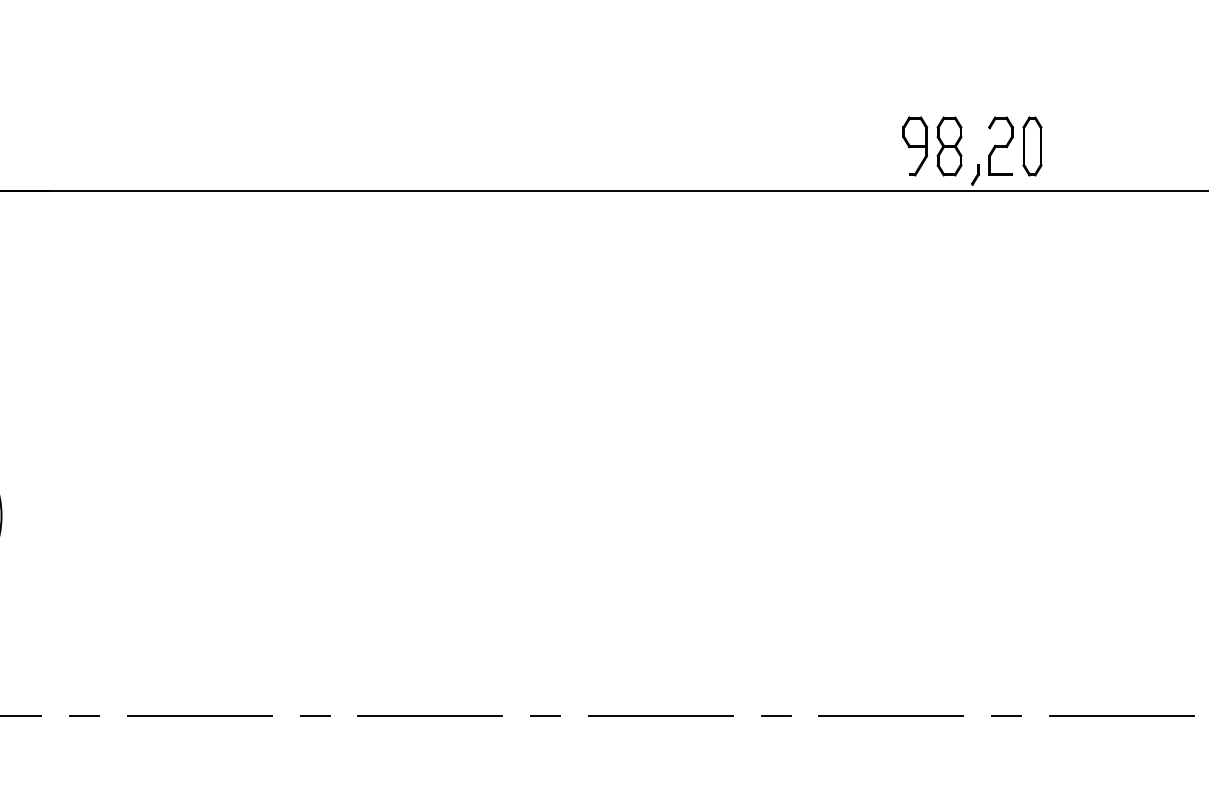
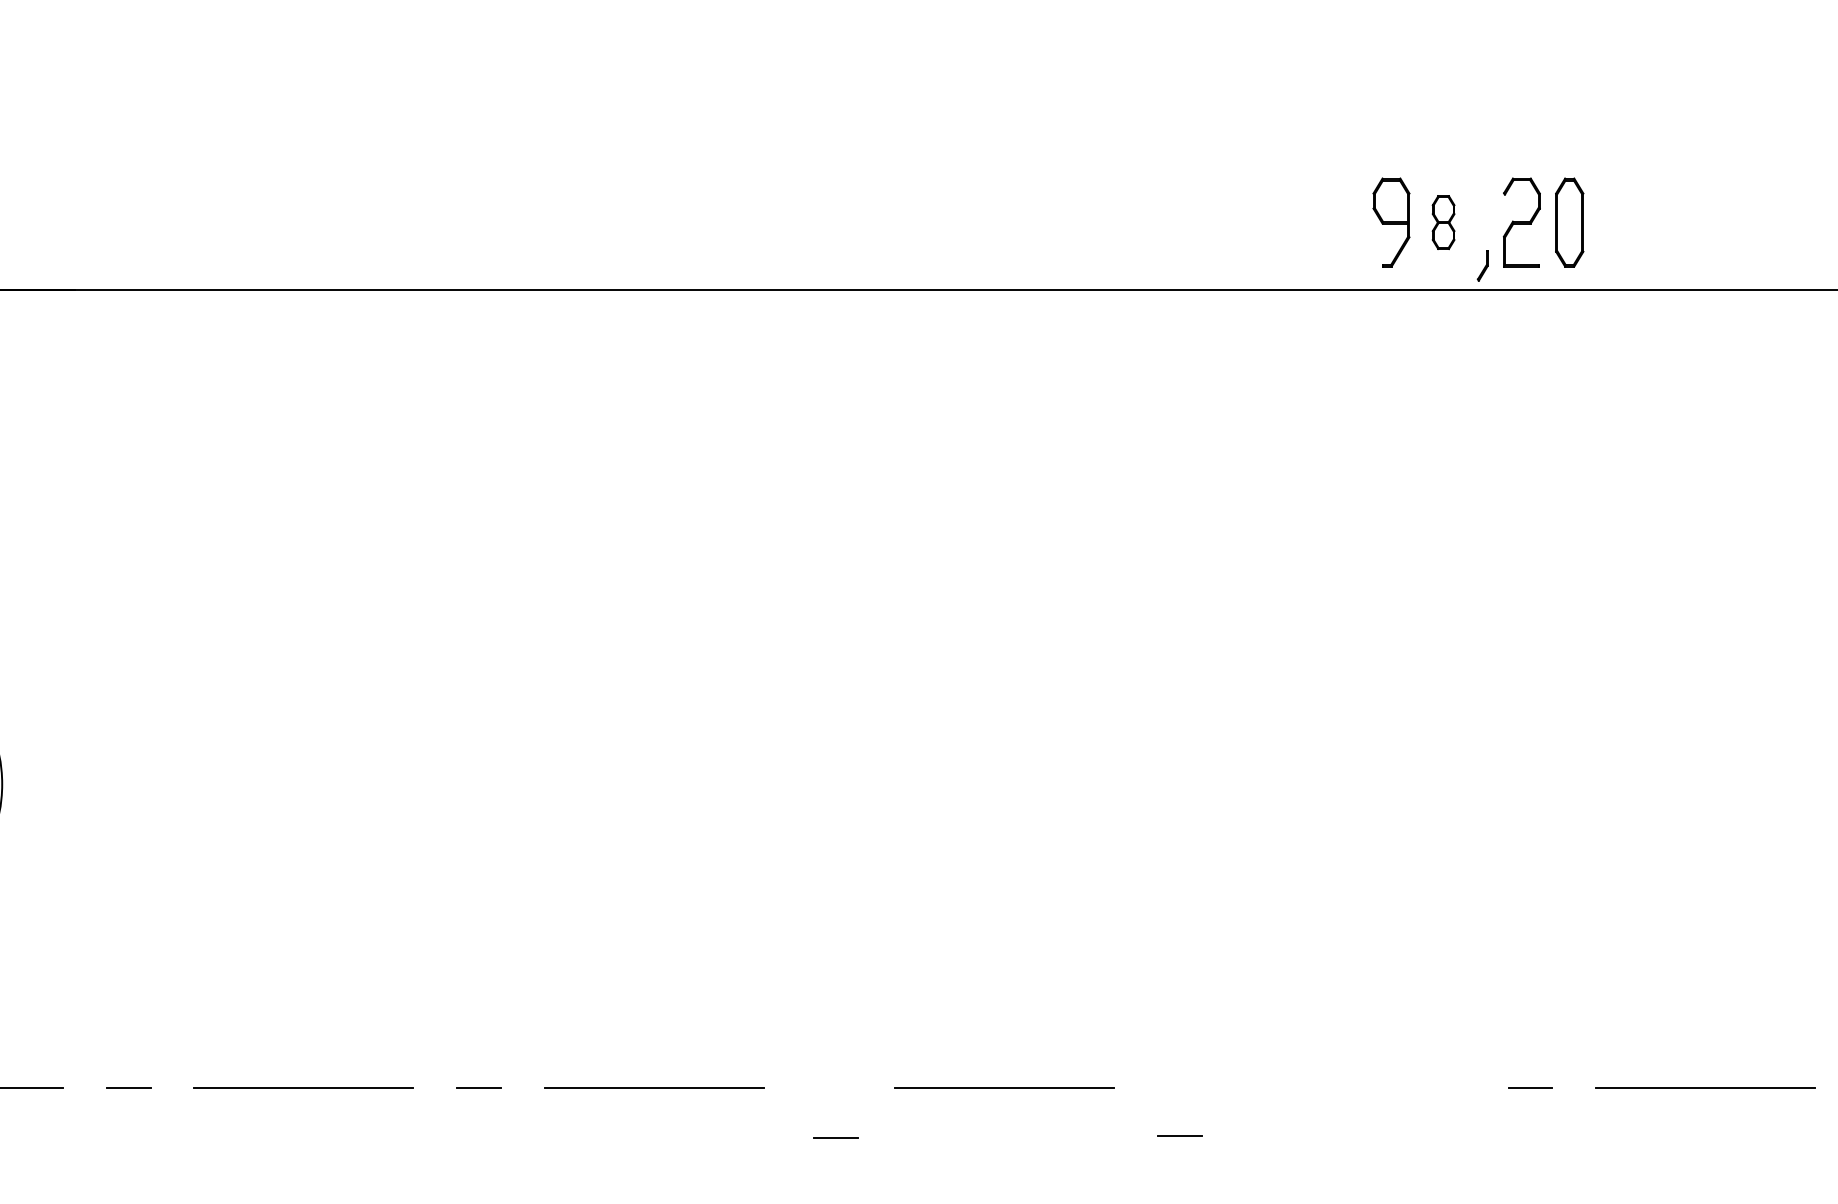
part: (949, 146) -> (1443, 222), size x0.6
line: (545, 715) -> (835, 1137), moved
line: (776, 715) -> (1180, 1136), moved
line: (891, 715) -> (1355, 1087), removed

